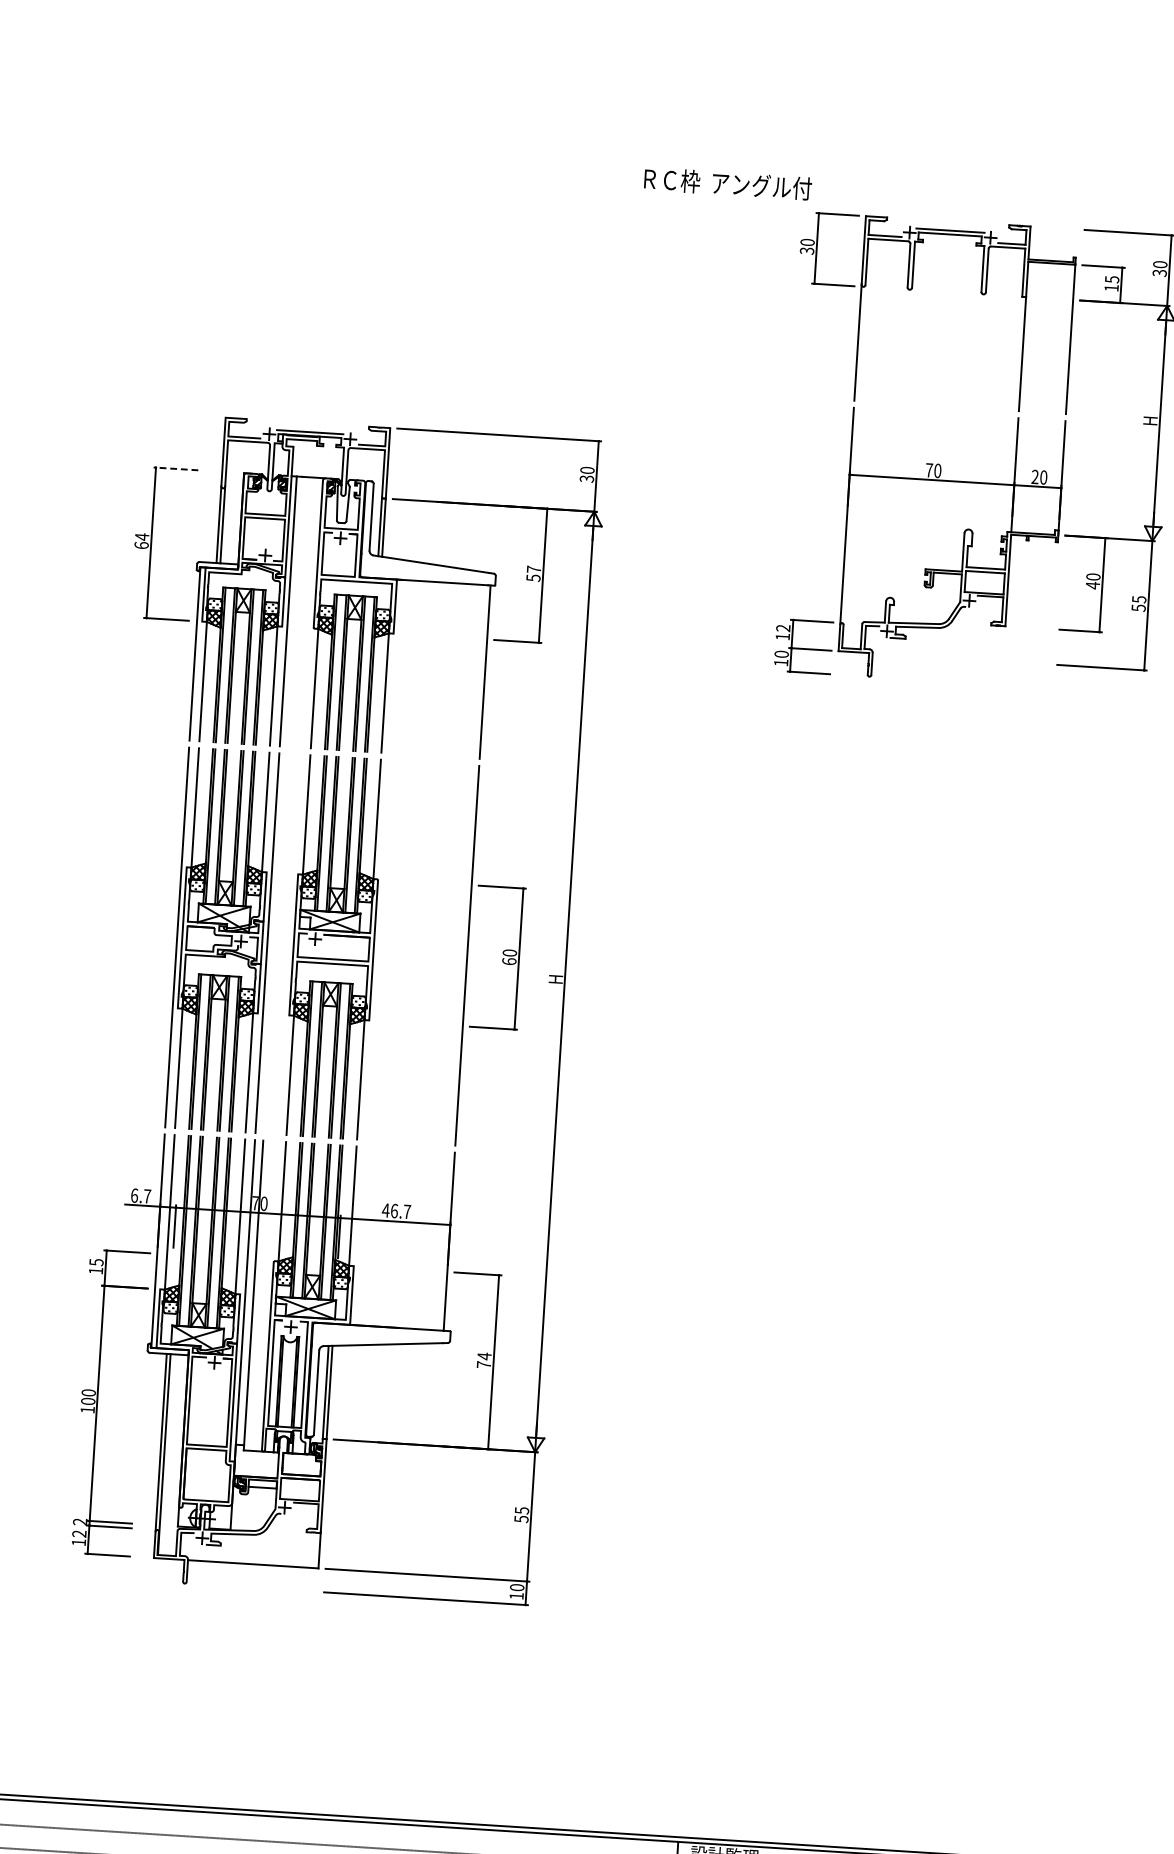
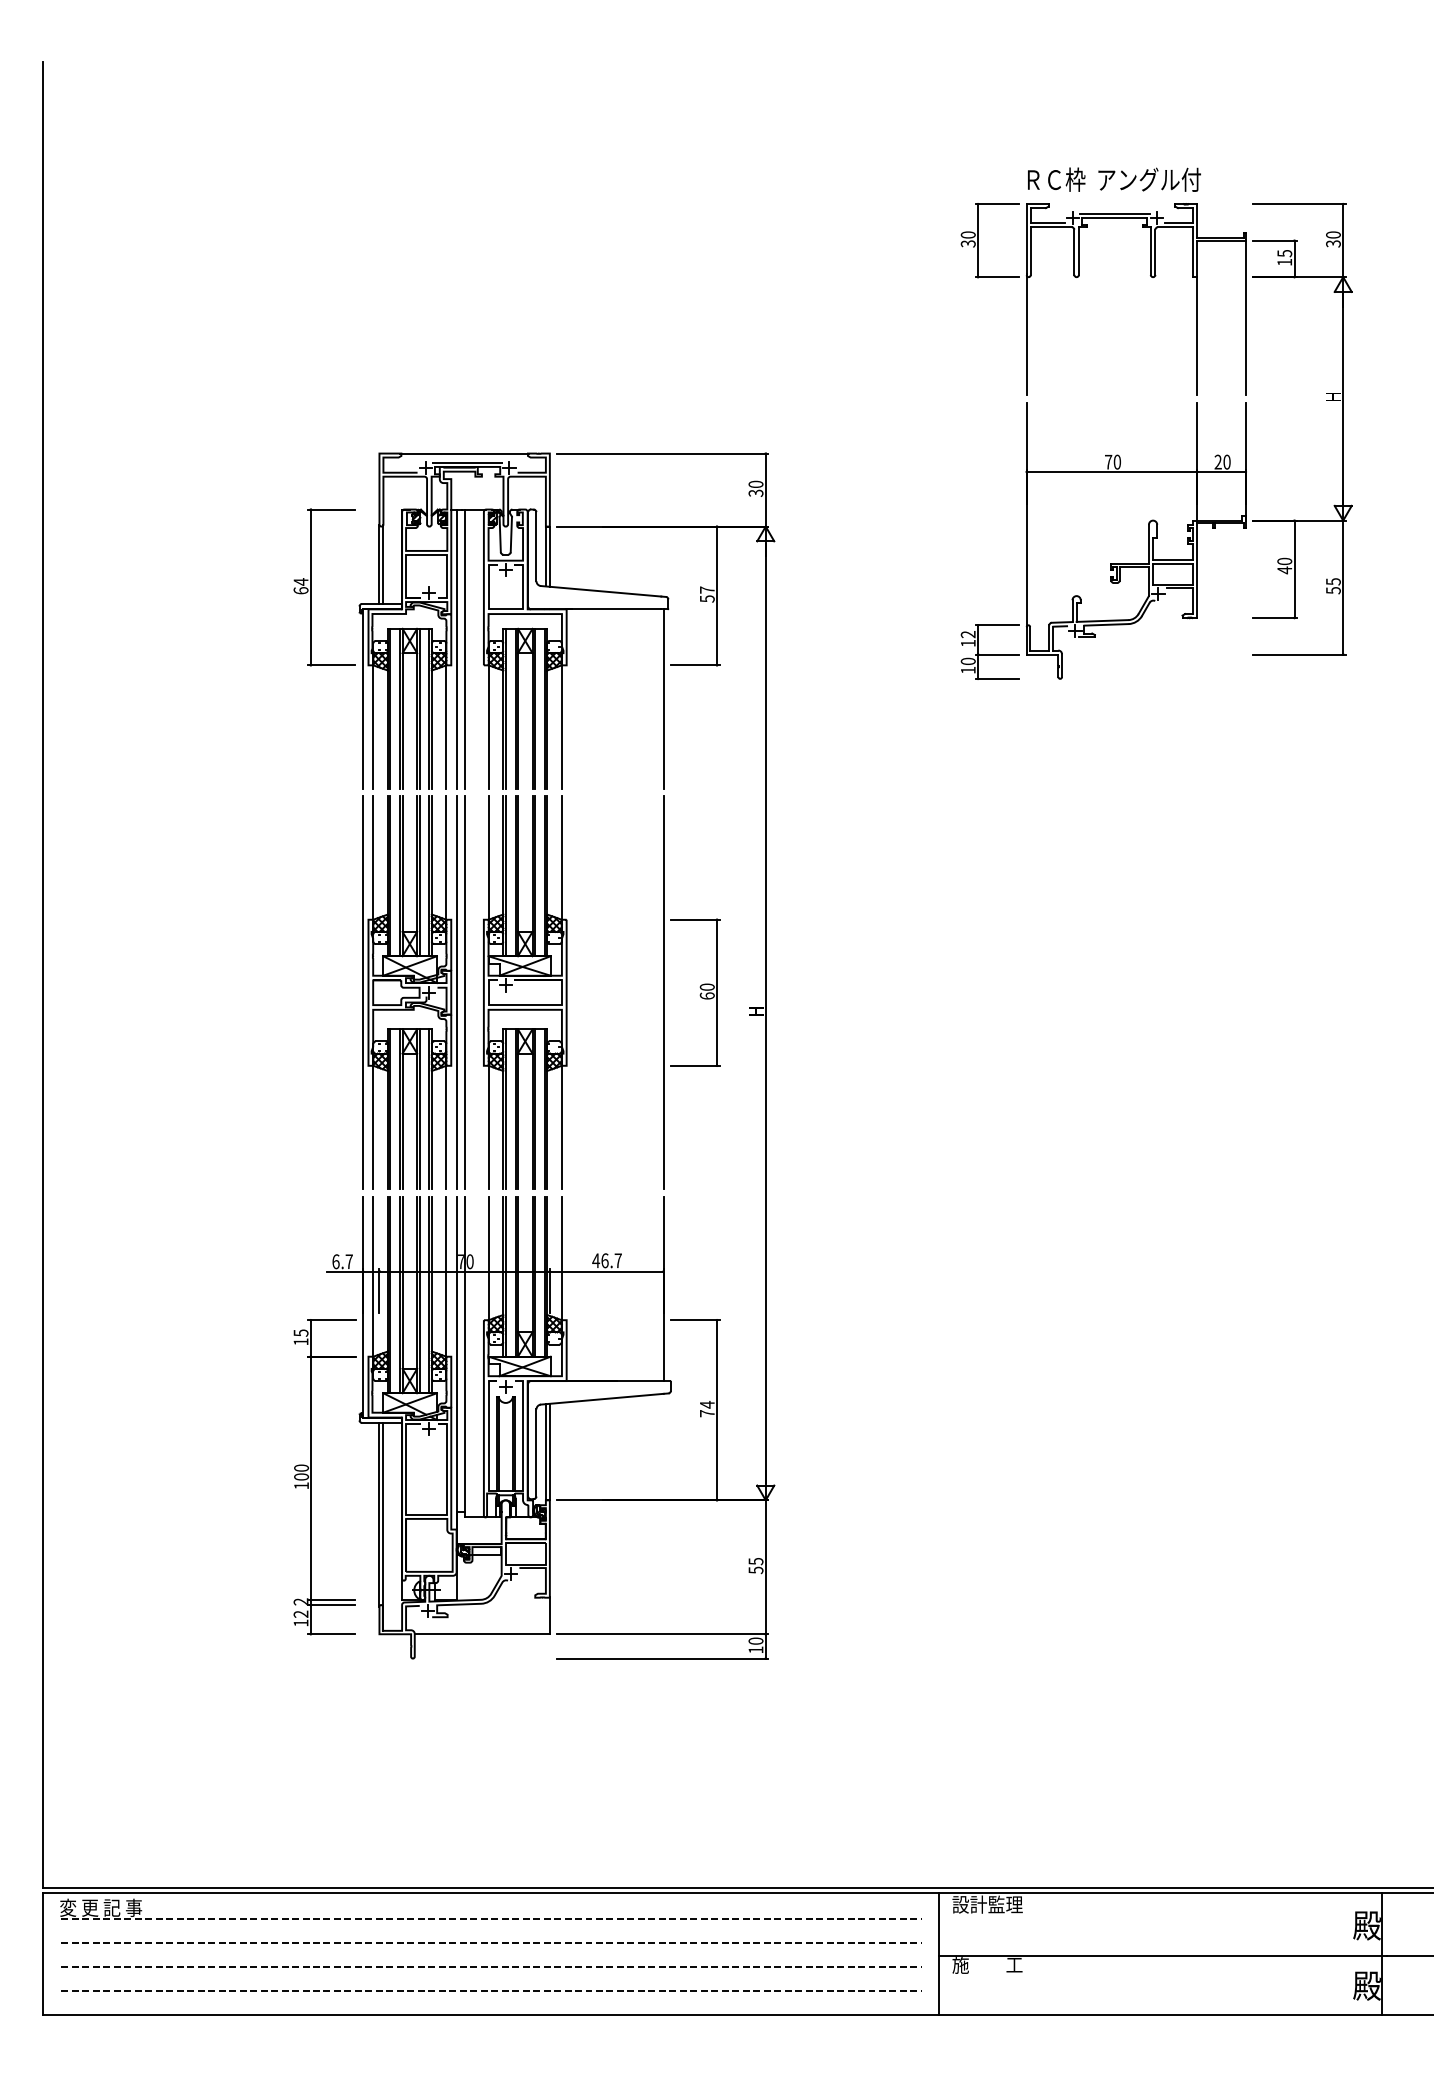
text: (728, 183) -> (1114, 179), moved
line: (307, 422) -> (464, 453), added
line: (175, 468) -> (331, 509), dashed -> solid
line: (296, 611) -> (465, 648), added
line: (276, 943) -> (465, 992), added

